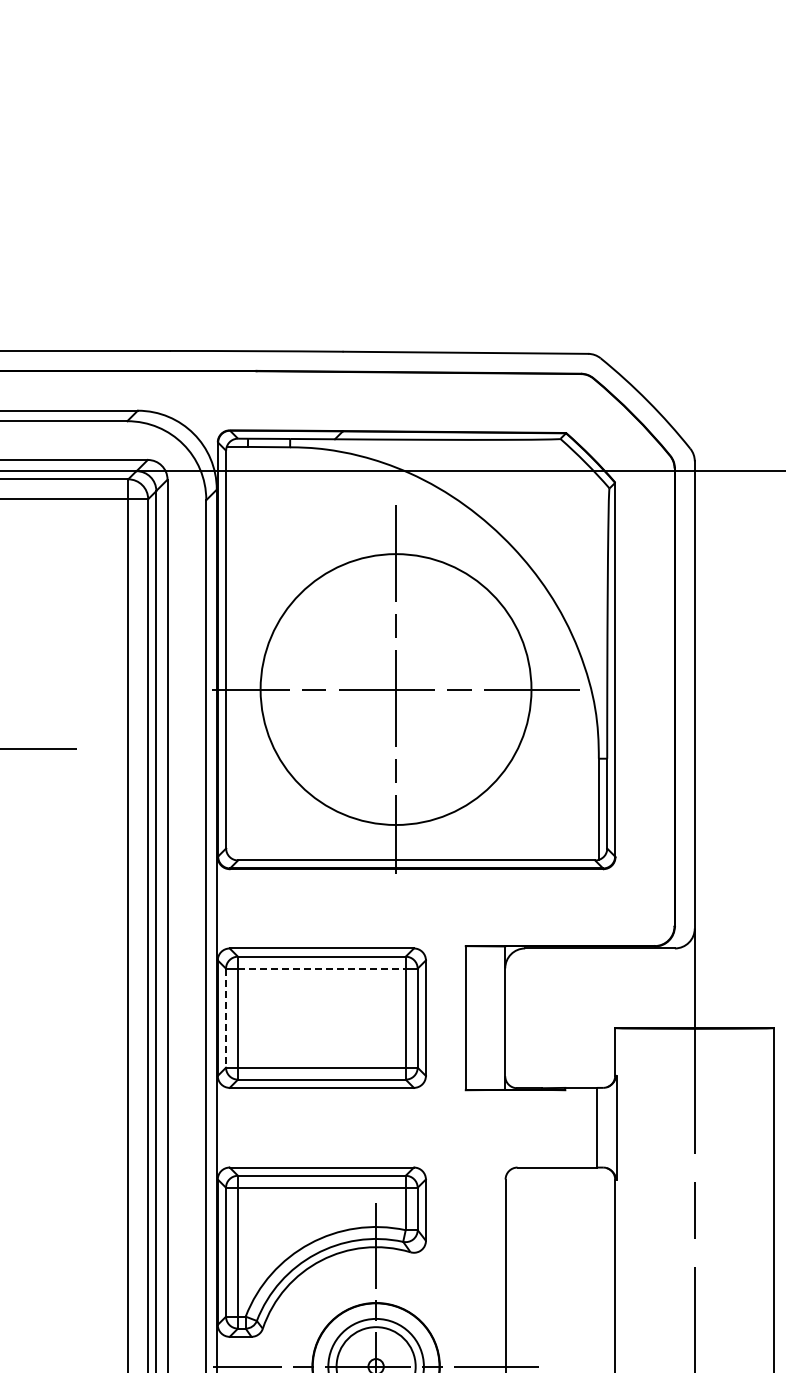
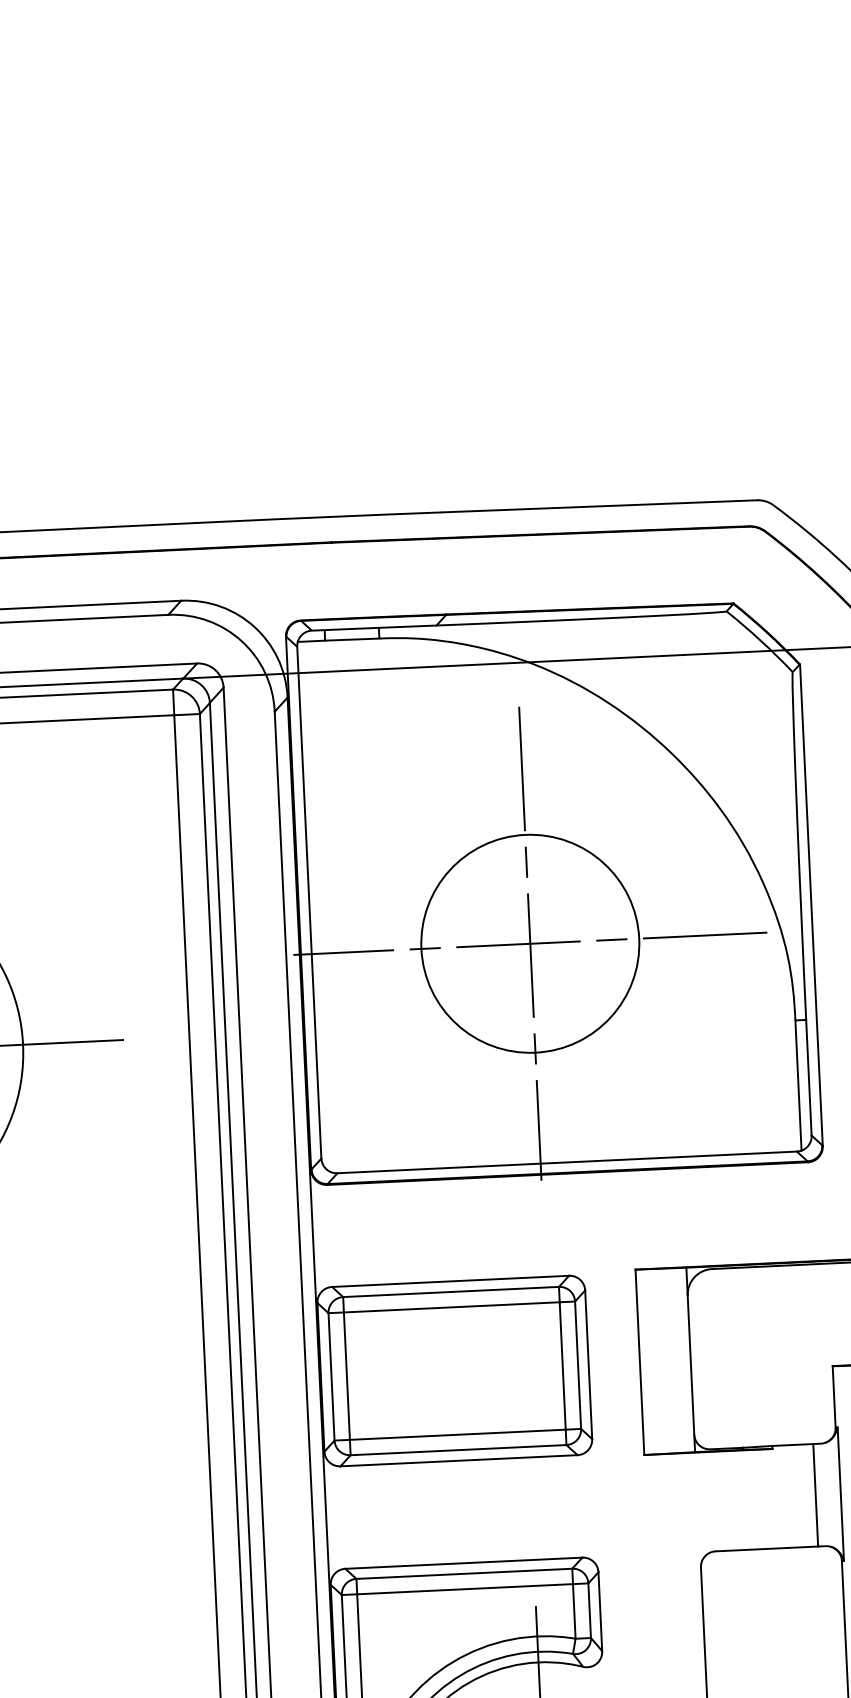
circle: (395, 689) -> (529, 943), size x0.62
line: (321, 968) -> (451, 1307), dashed -> solid
line: (226, 1018) -> (332, 1377), dashed -> solid

